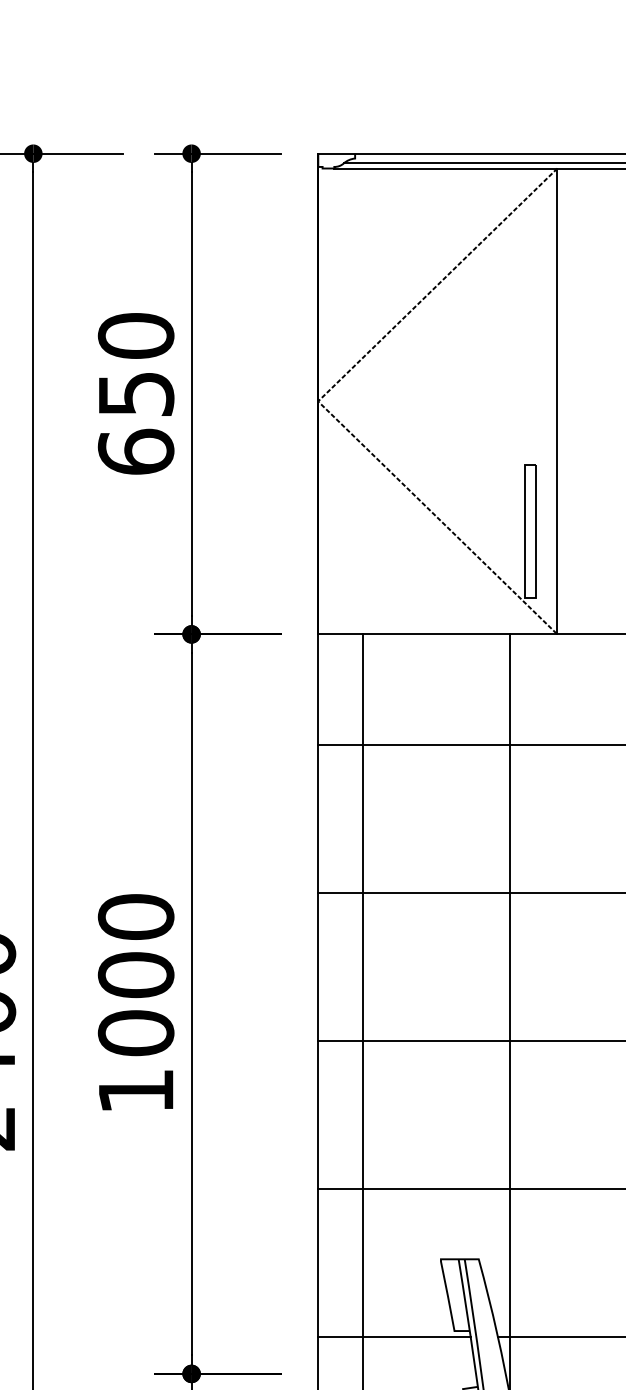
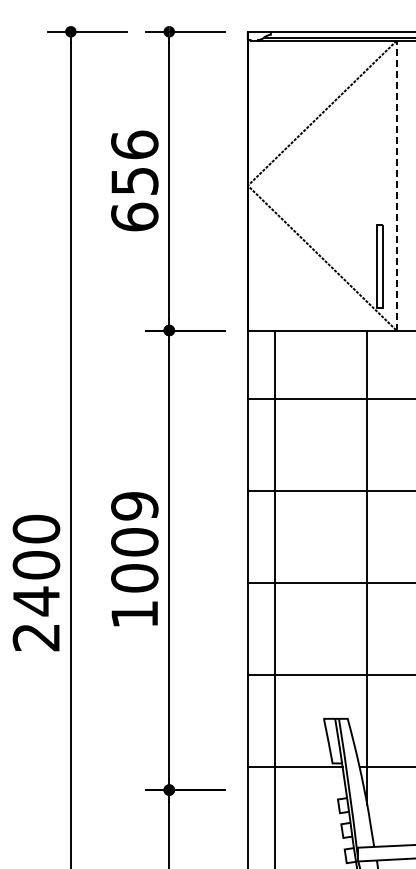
text: (135, 335) -> (134, 144), 650 -> 656
line: (557, 401) -> (396, 185), solid -> dashed
text: (135, 917) -> (134, 506), 1000 -> 1009

